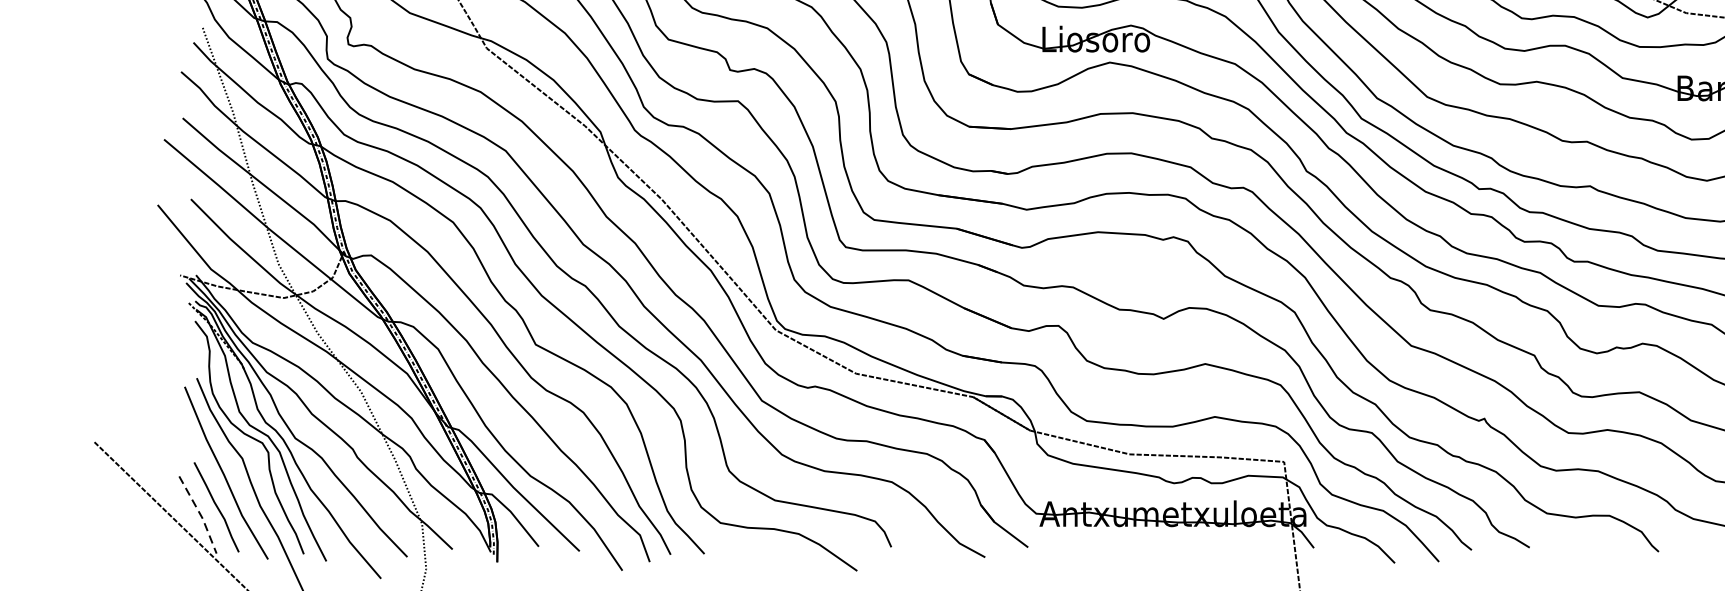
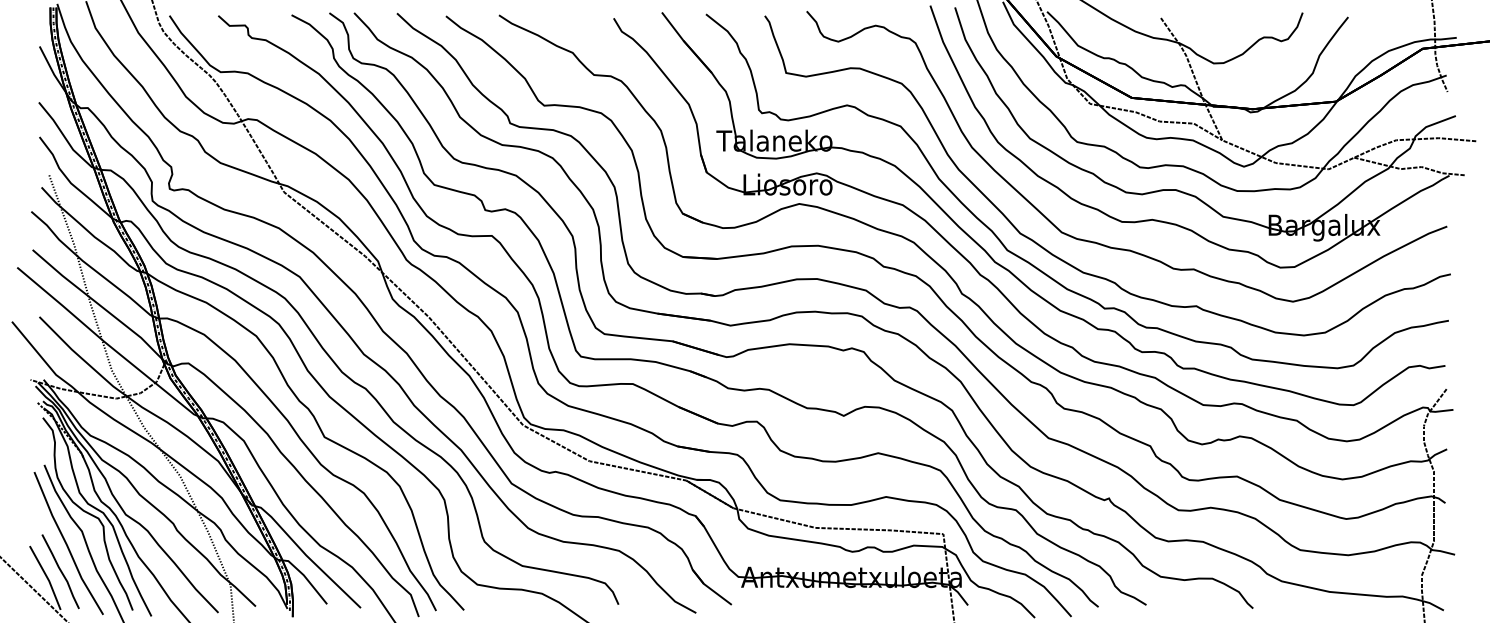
line: (200, 515) -> (47, 578), dashed -> solid

